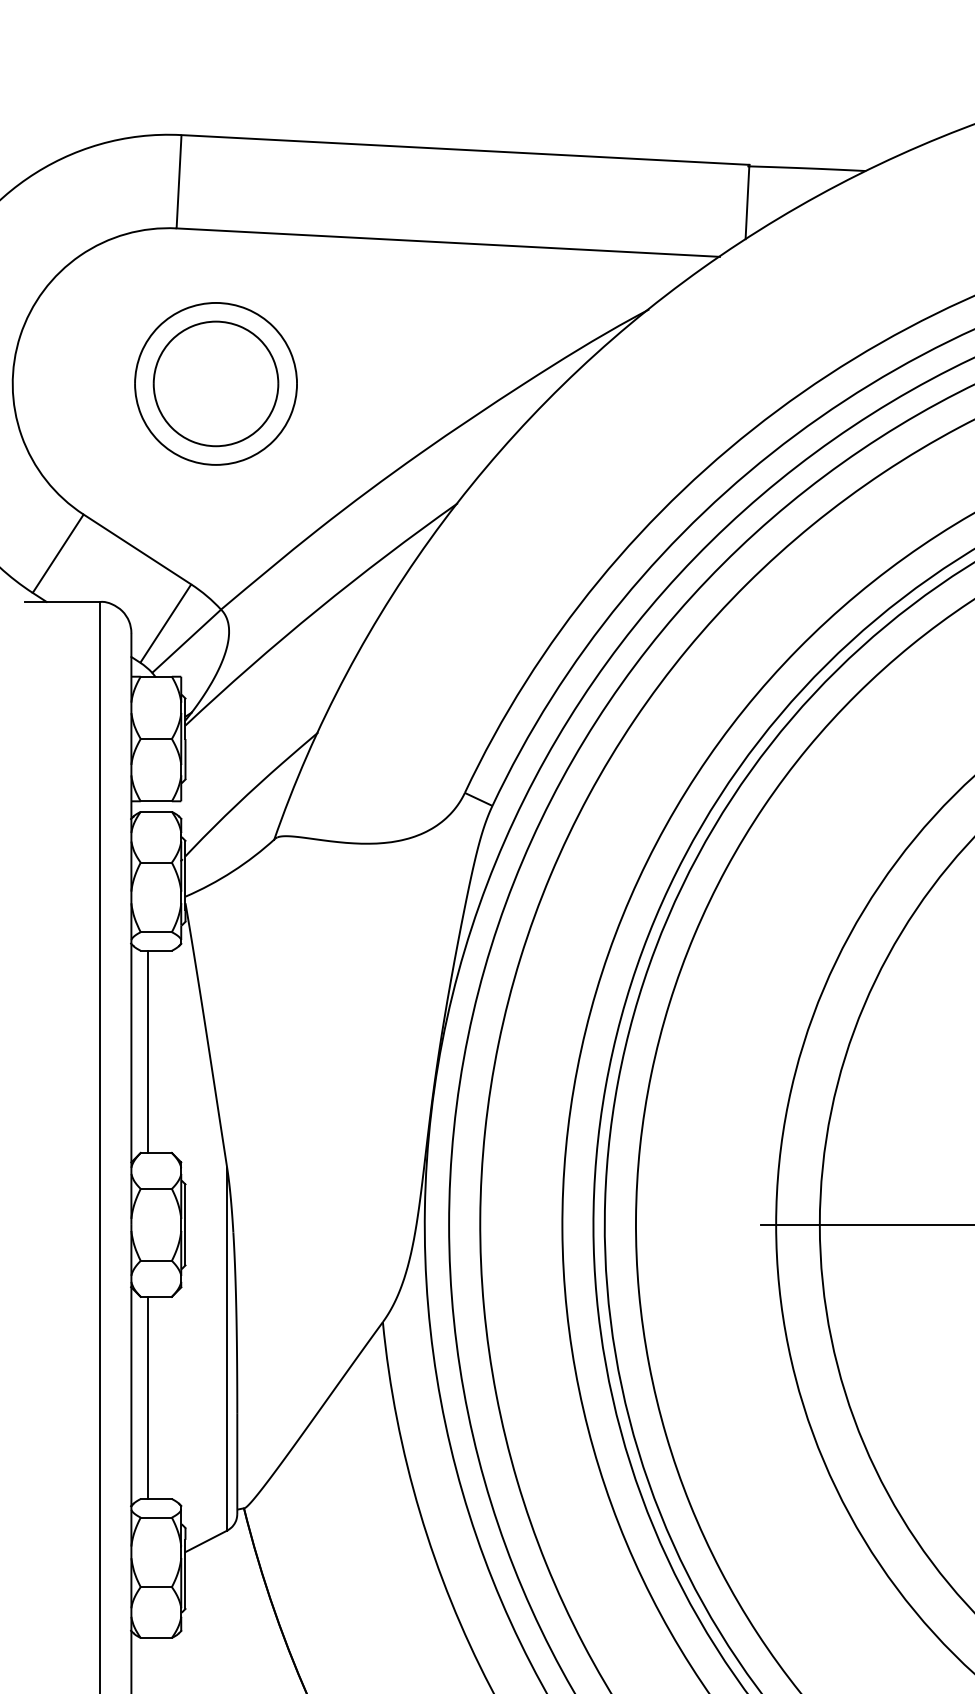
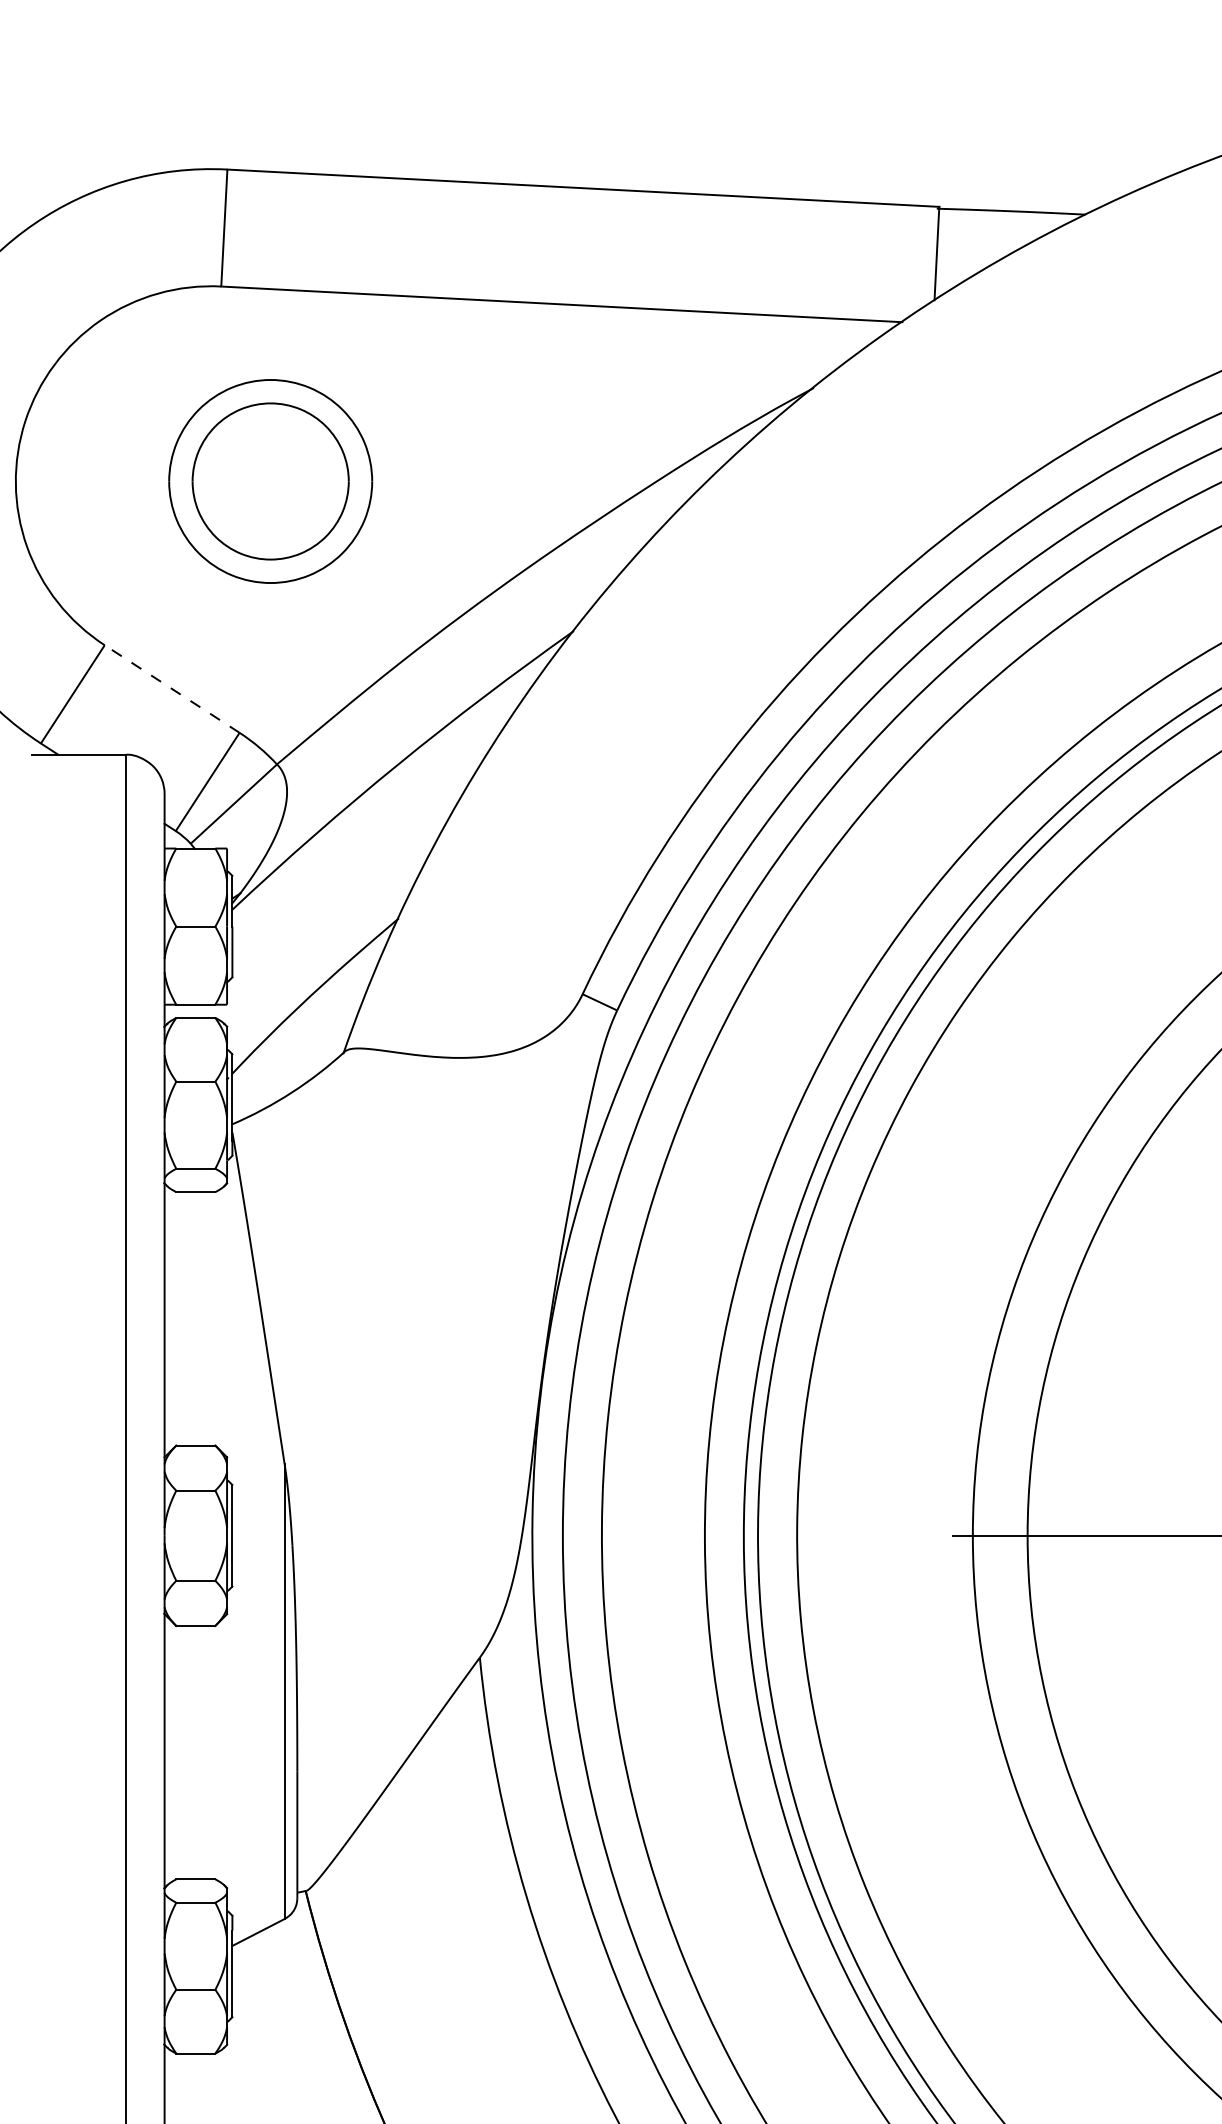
line: (136, 549) -> (171, 688), solid -> dashed
line: (148, 1051) -> (185, 1318), removed
line: (148, 1397) -> (185, 1752), removed

